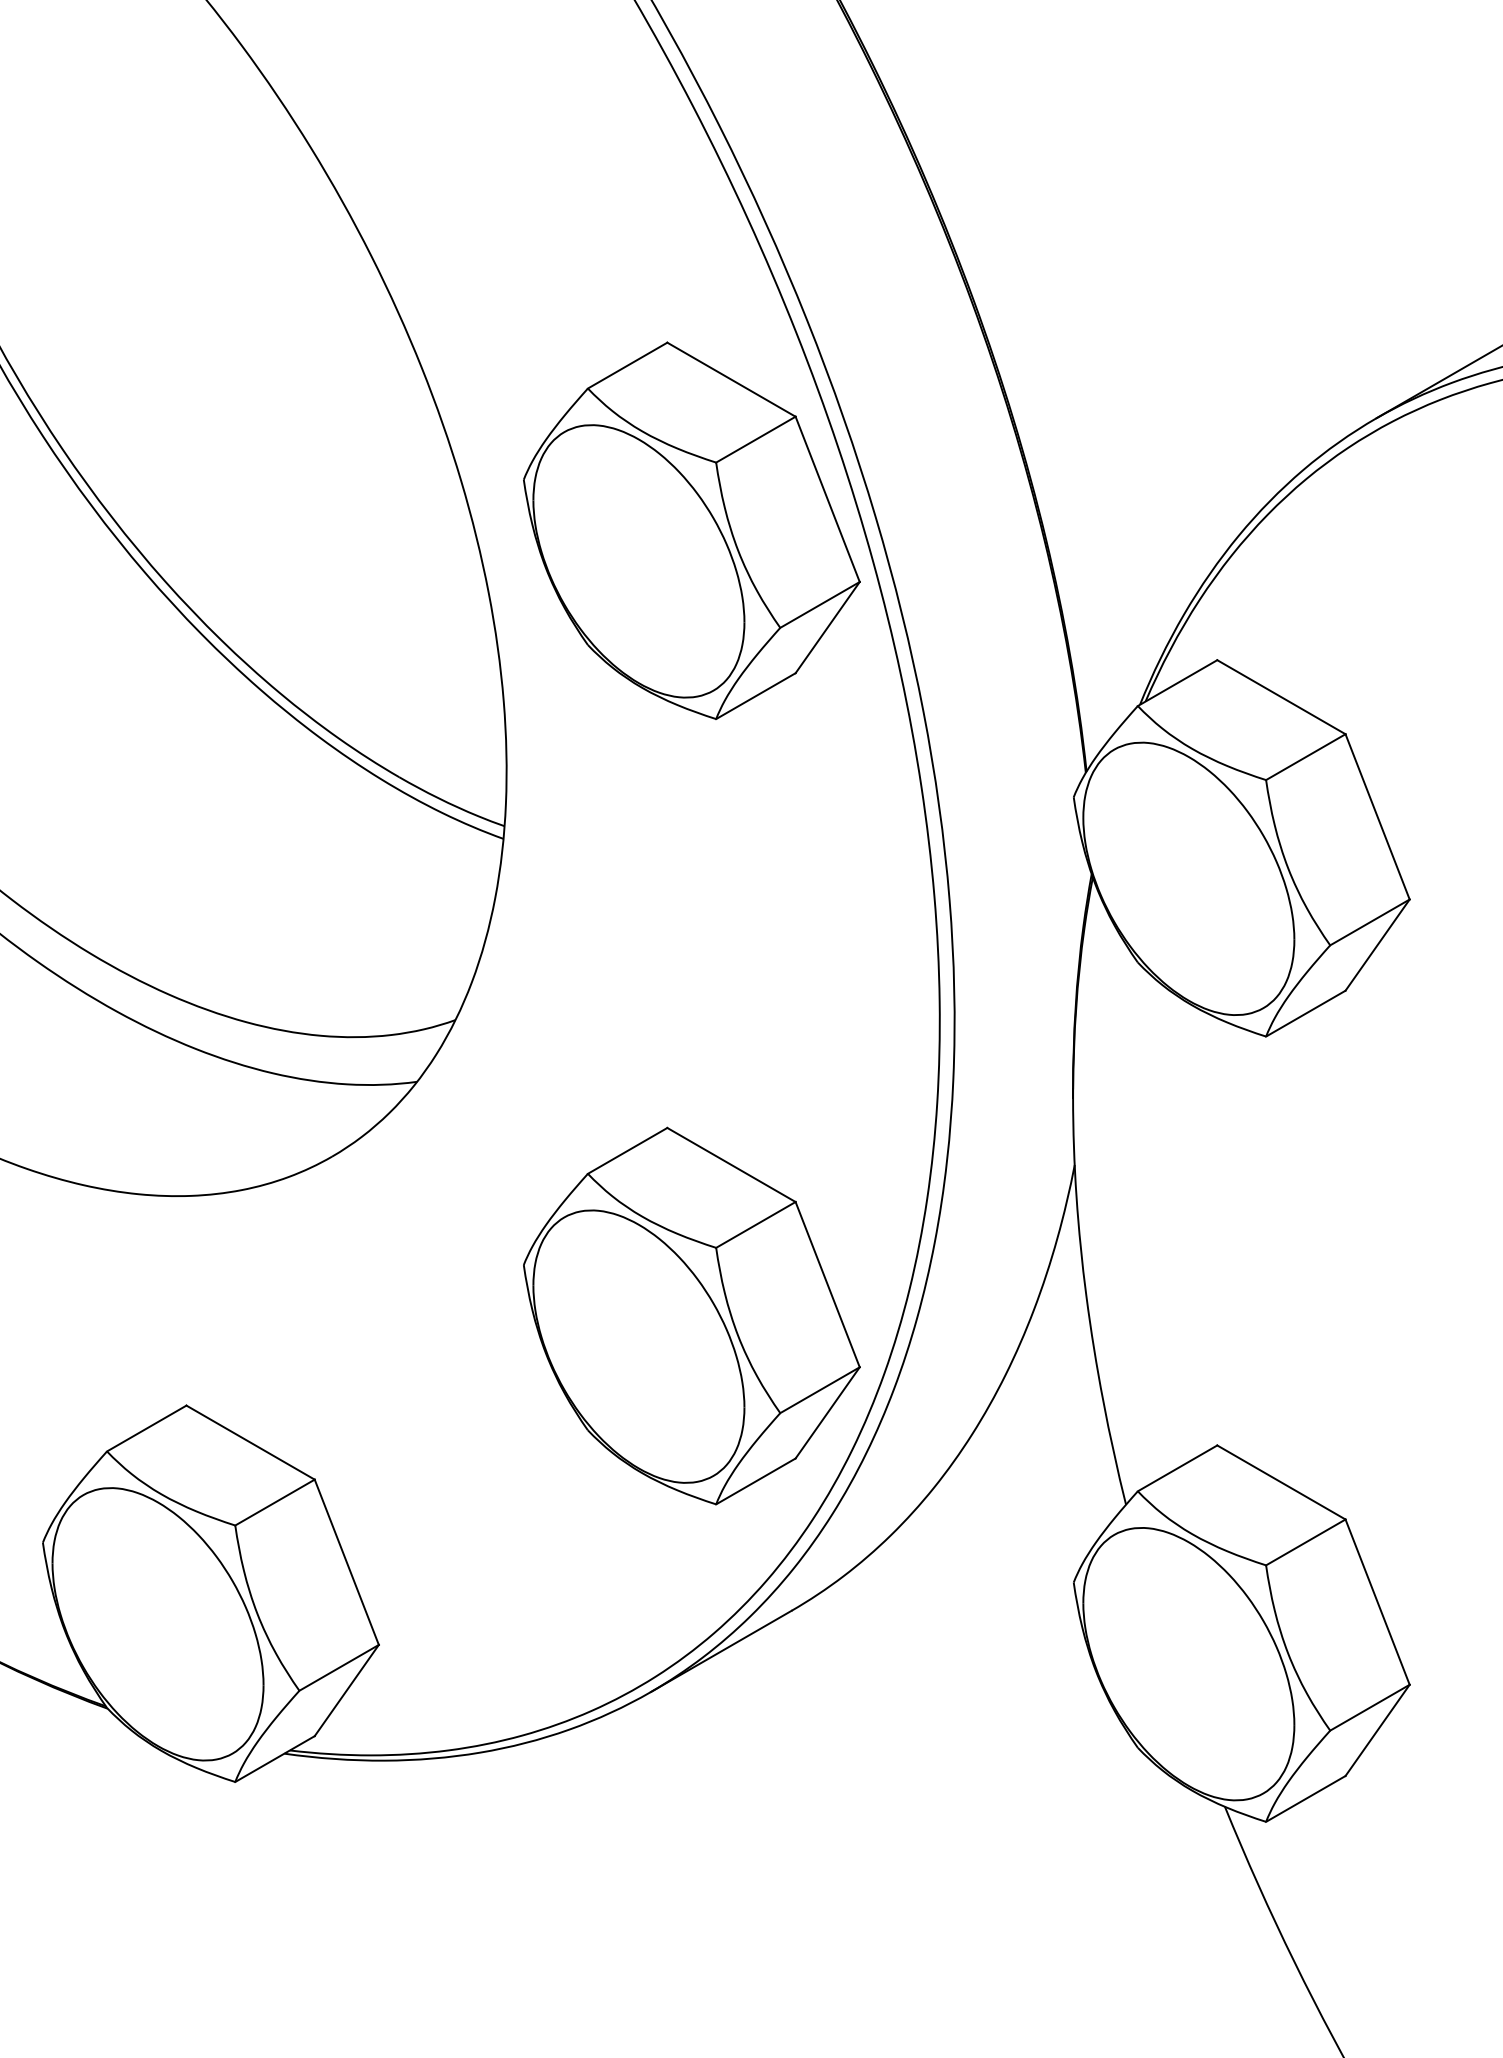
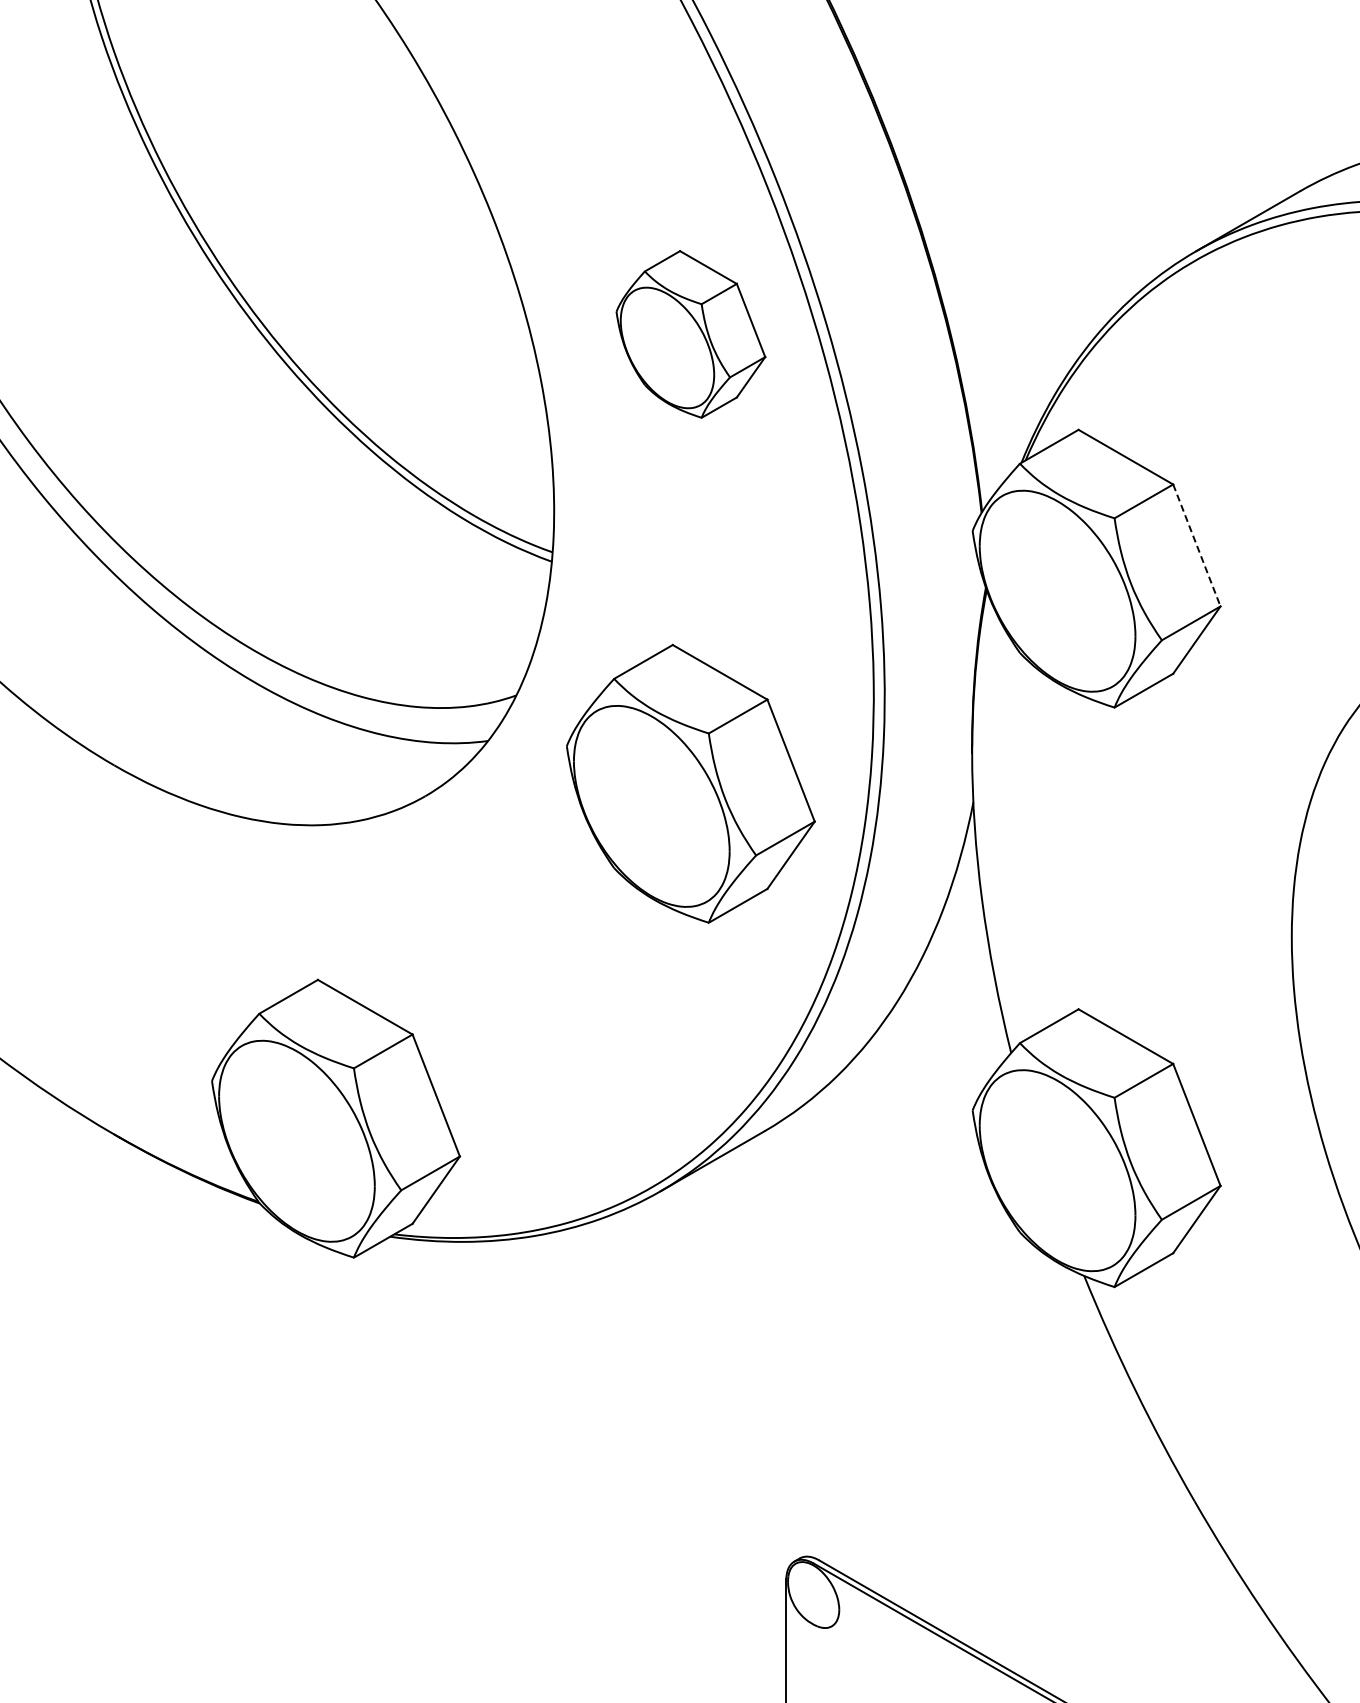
part: (691, 530) -> (690, 334), size x0.6
line: (1378, 816) -> (1197, 545), solid -> dashed
part: (691, 1315) -> (690, 783), moved

